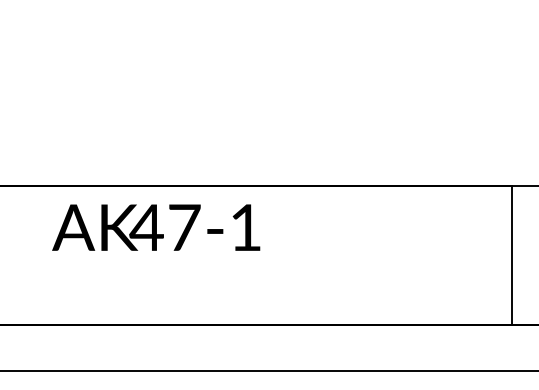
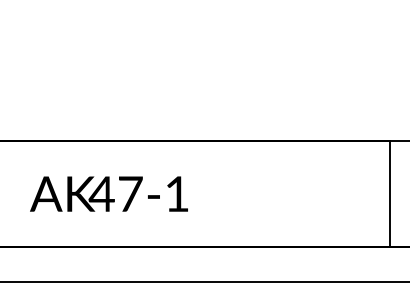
text: (156, 227) -> (109, 193), moved

